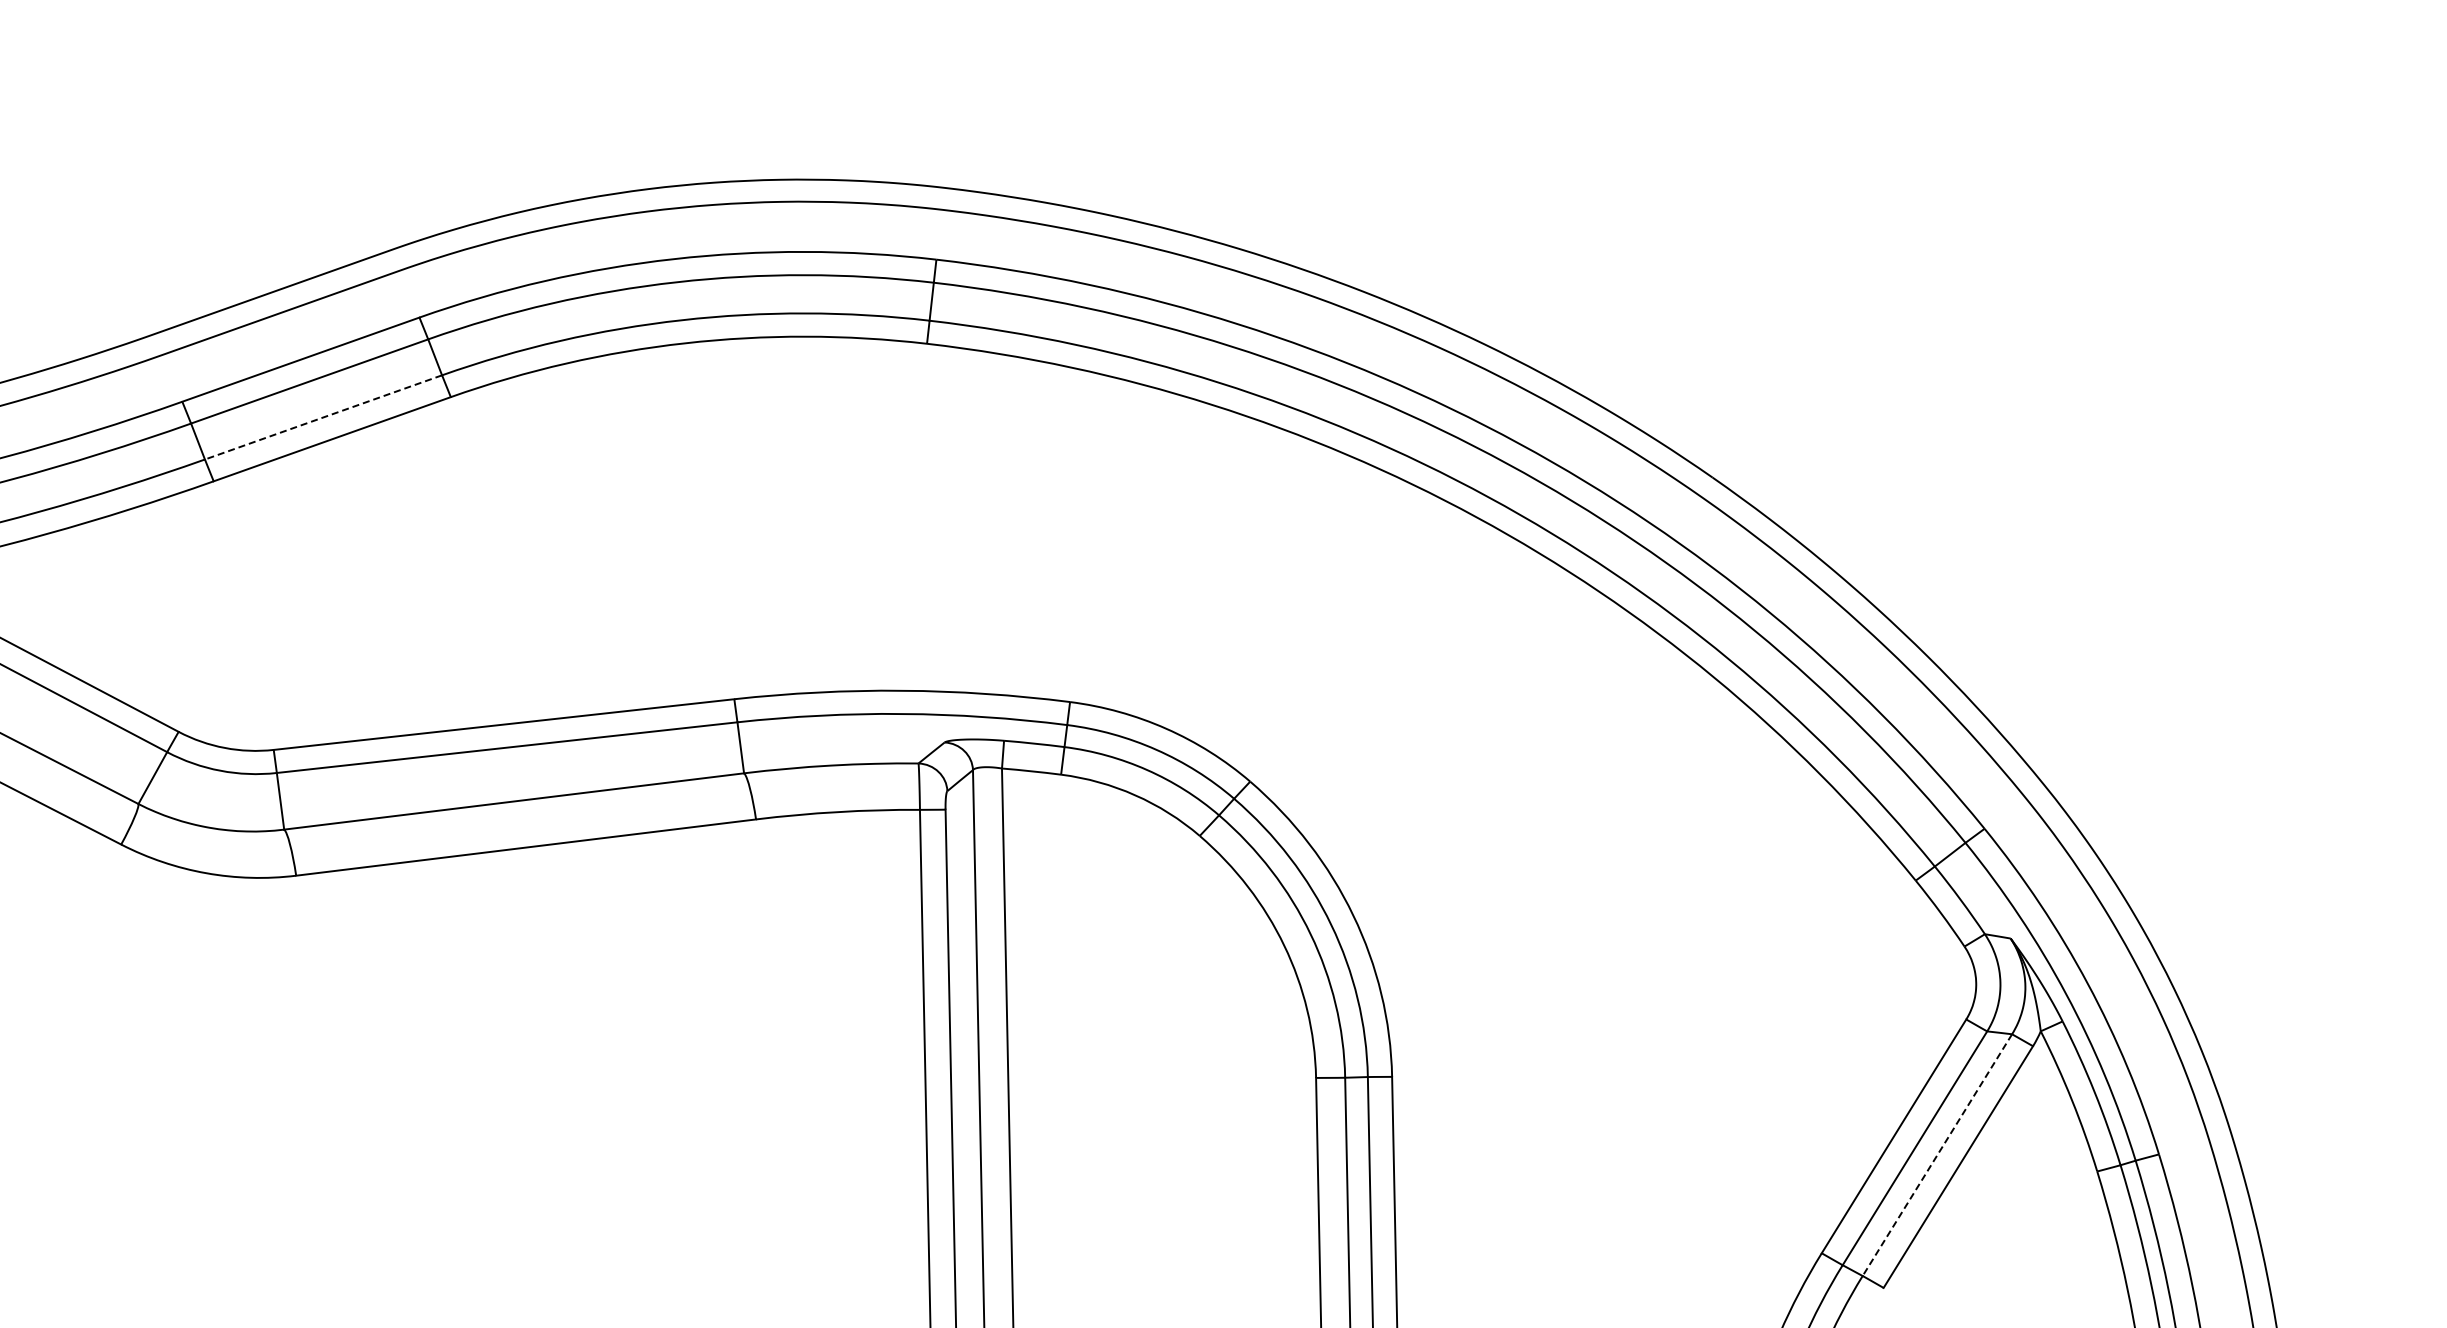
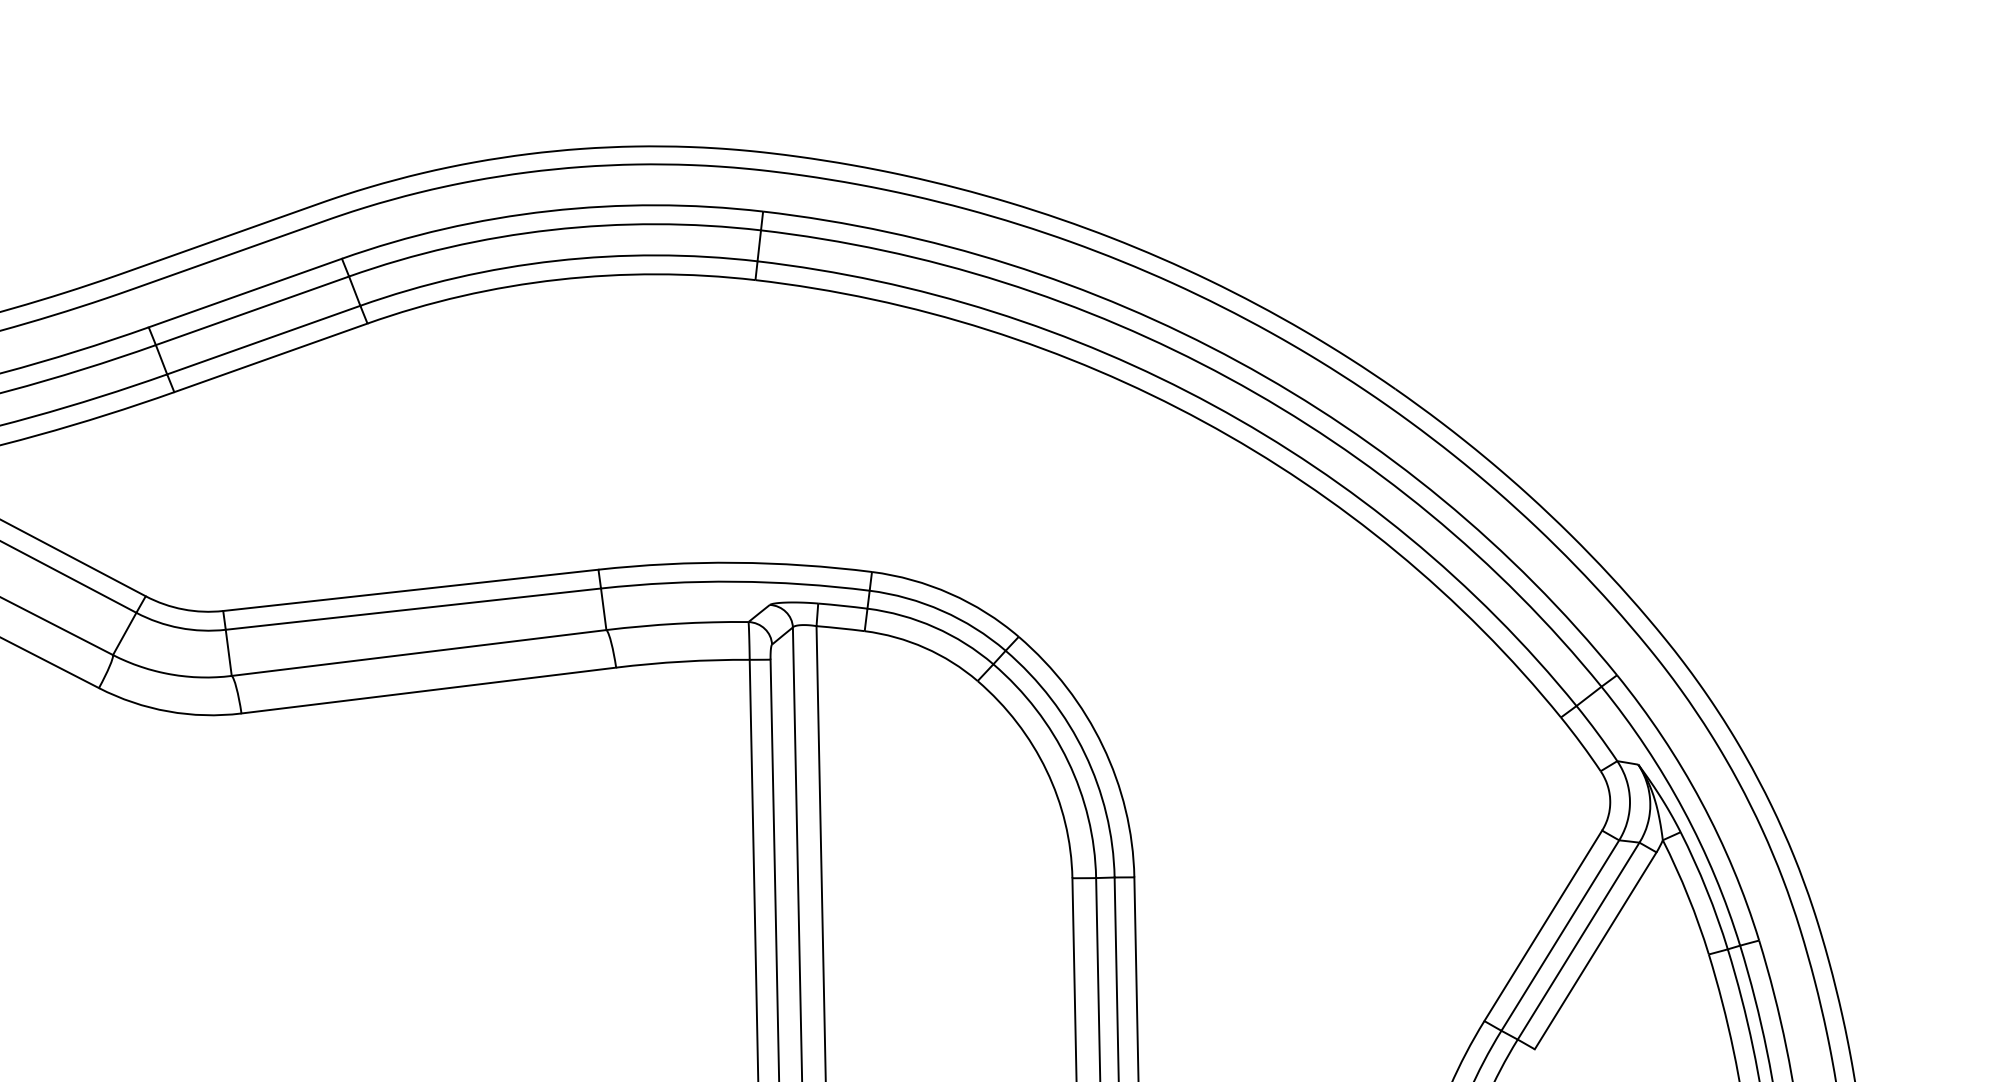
line: (323, 417) -> (263, 340), dashed -> solid
line: (1937, 1155) -> (1578, 941), dashed -> solid

